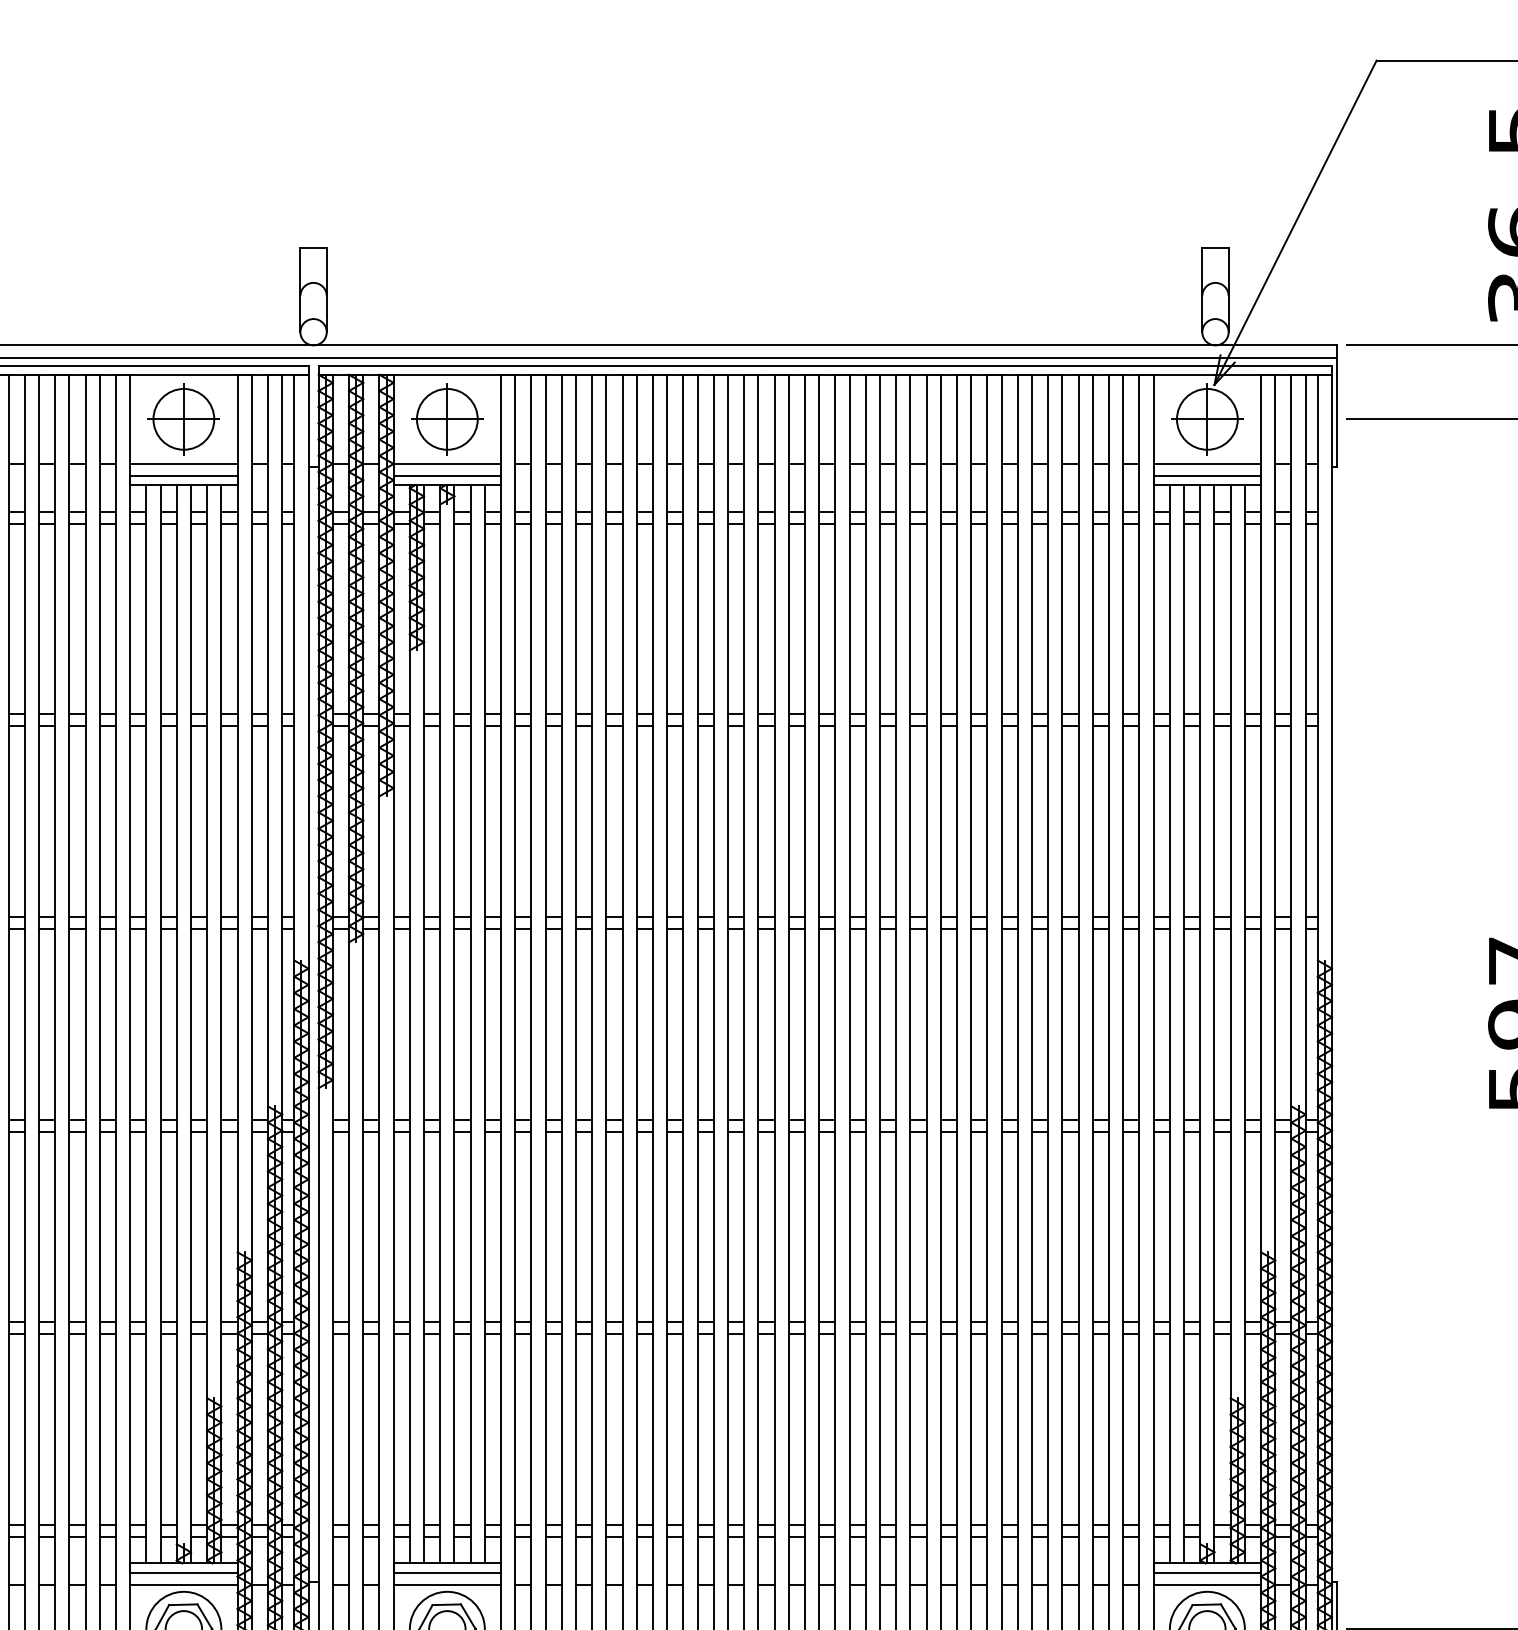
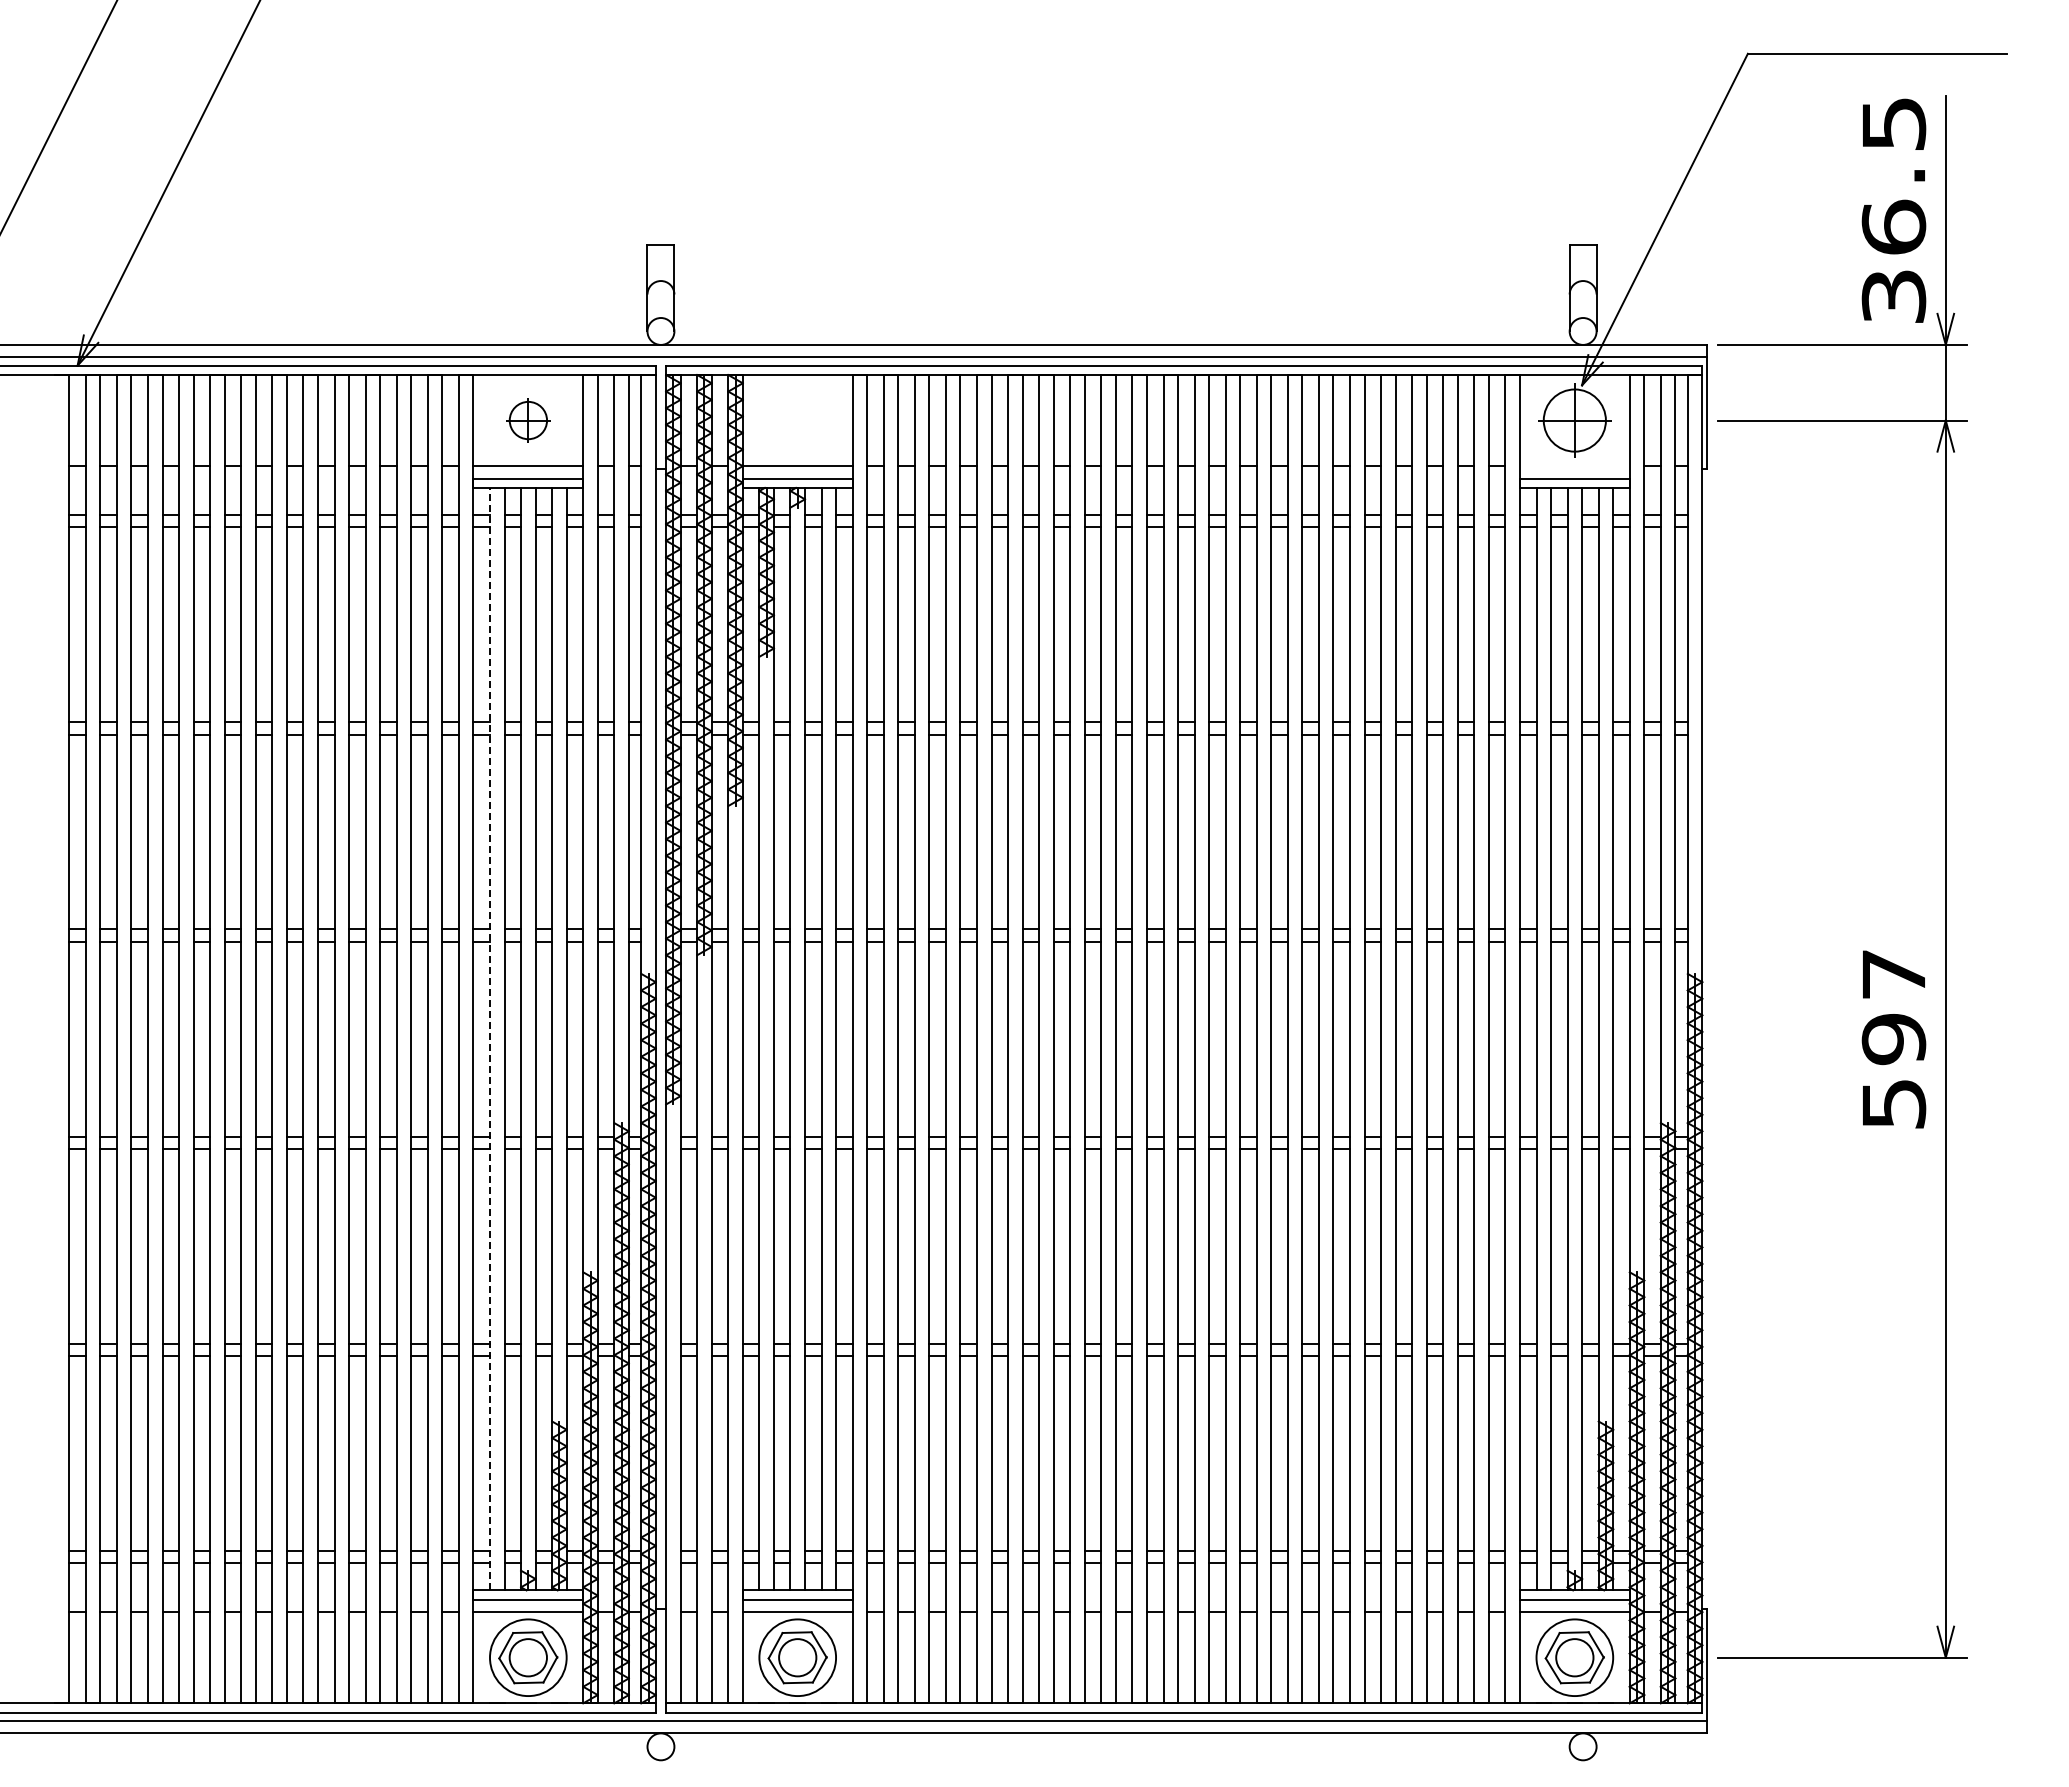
part: (184, 419) -> (528, 420), size x0.6
part: (447, 419) -> (797, 420), removed
line: (1207, 464) -> (1574, 466), removed
line: (146, 1023) -> (490, 1038), solid -> dashed

